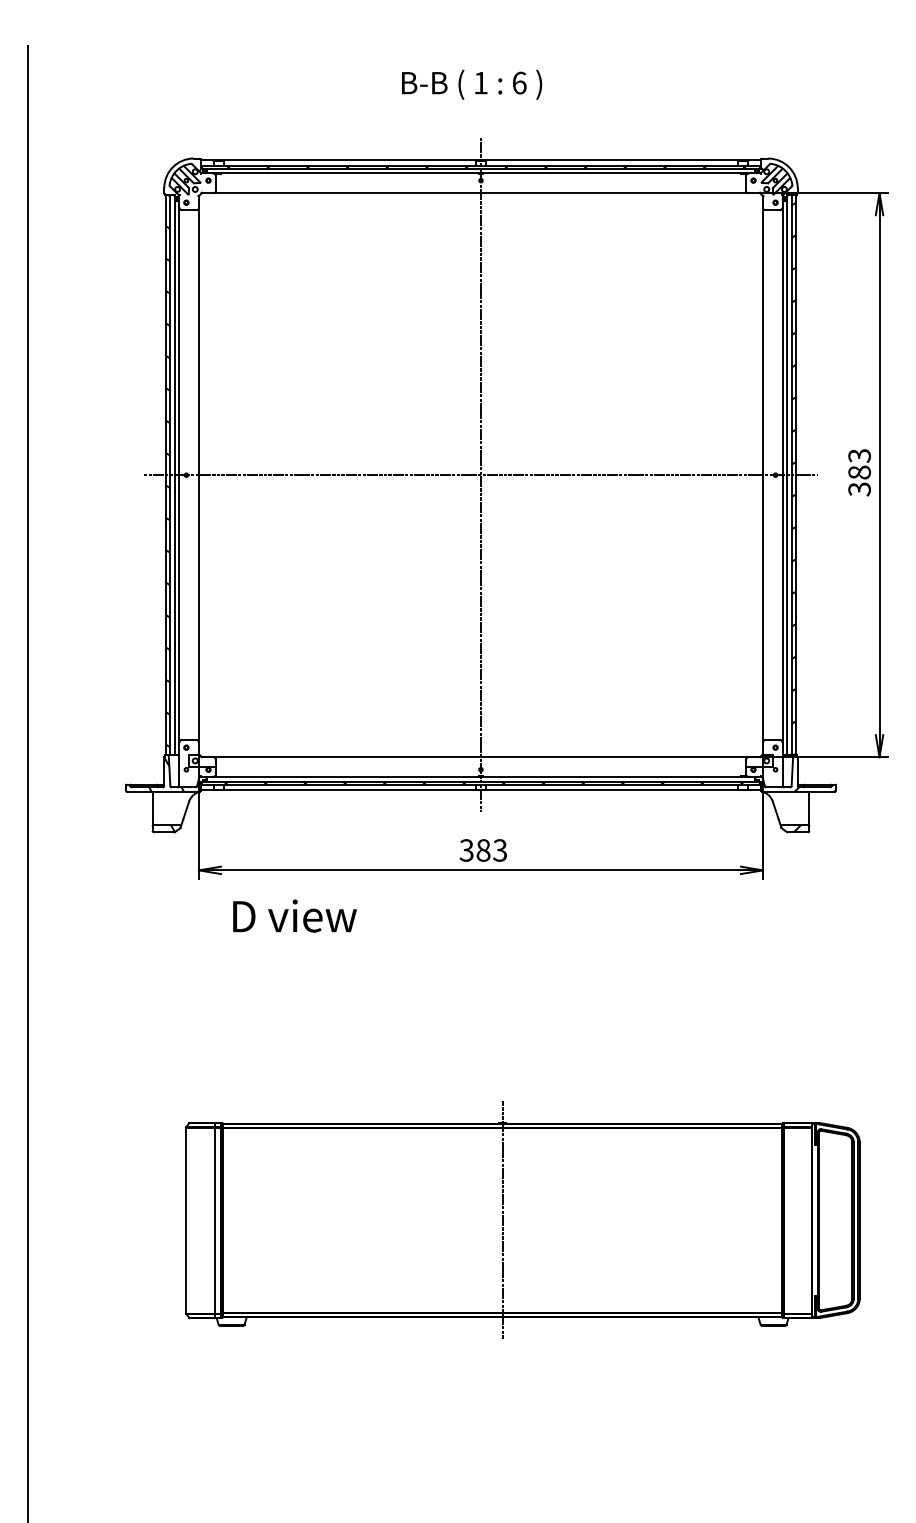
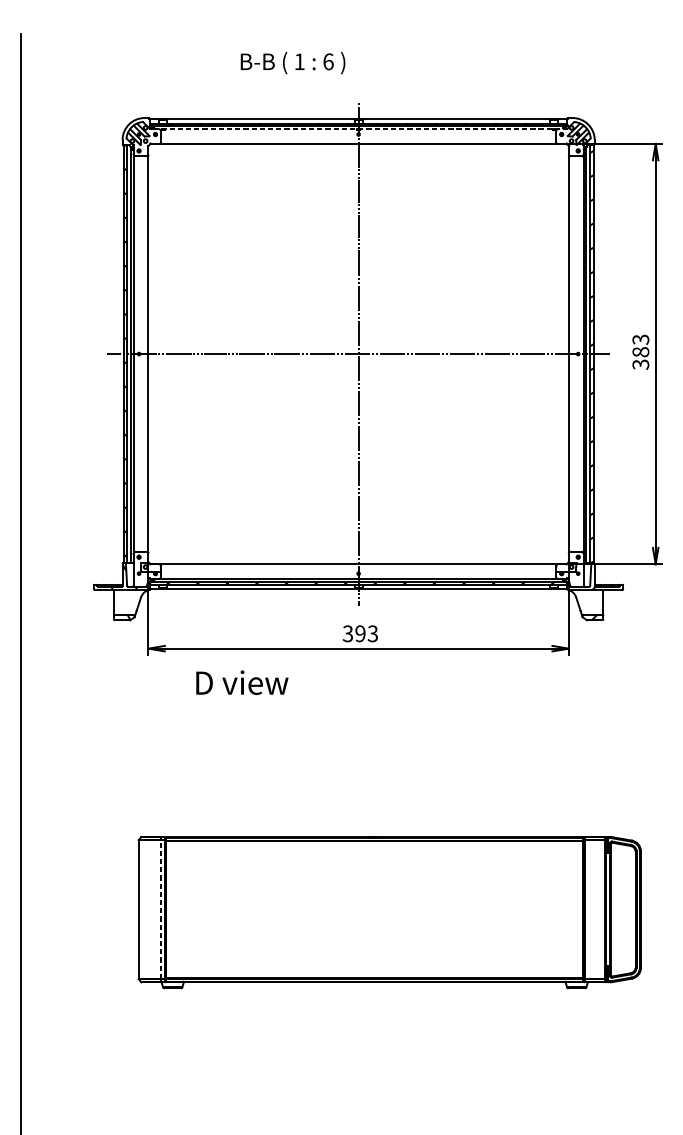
text: (472, 84) -> (293, 62), moved
line: (481, 173) -> (359, 129), solid -> dashed
text: (483, 850) -> (360, 633), 383 -> 393
text: (294, 915) -> (241, 682), moved
line: (215, 1220) -> (160, 909), solid -> dashed
line: (502, 1220) -> (374, 909), removed

